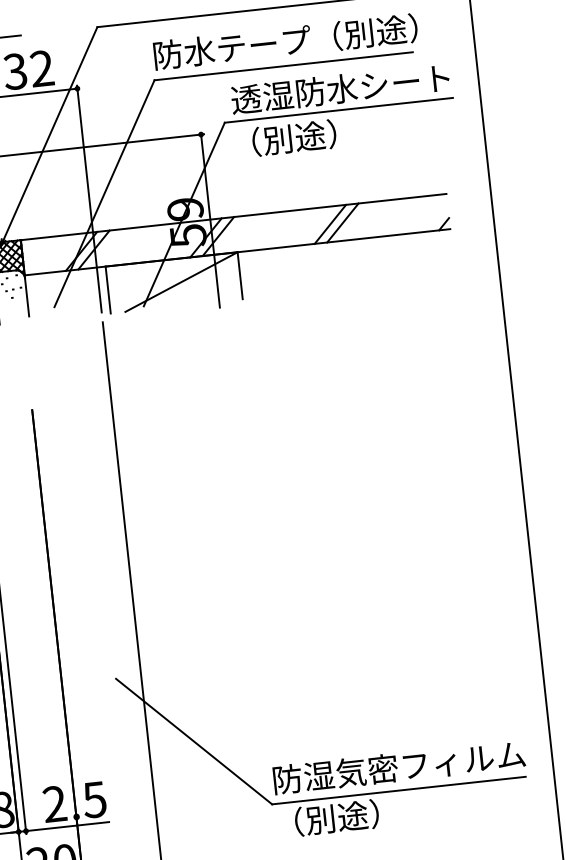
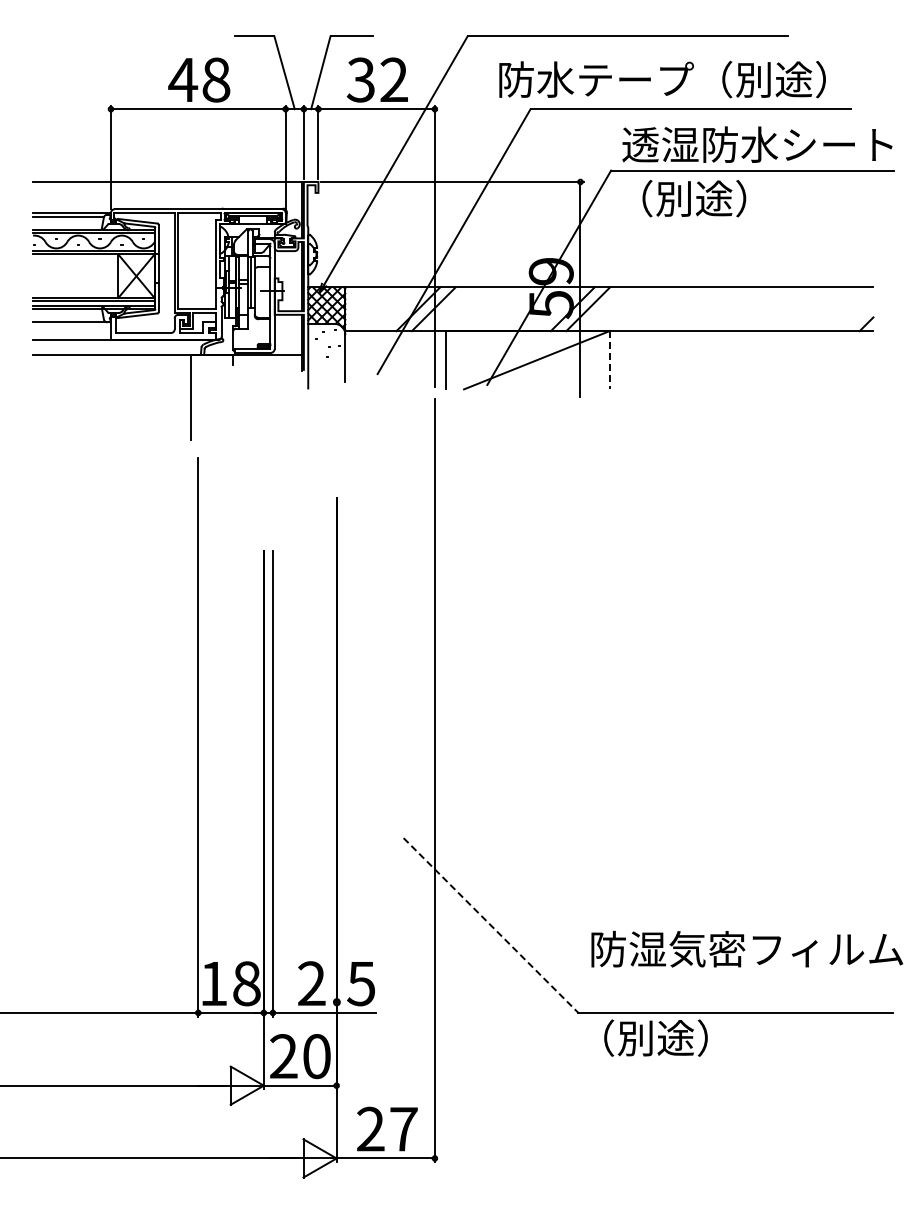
text: (285, 41) -> (662, 79), moved
line: (342, 223) -> (742, 309), removed
line: (329, 224) -> (726, 309), removed
line: (240, 275) -> (609, 360), solid -> dashed
line: (194, 741) -> (491, 925), solid -> dashed
text: (398, 766) -> (746, 948), moved

